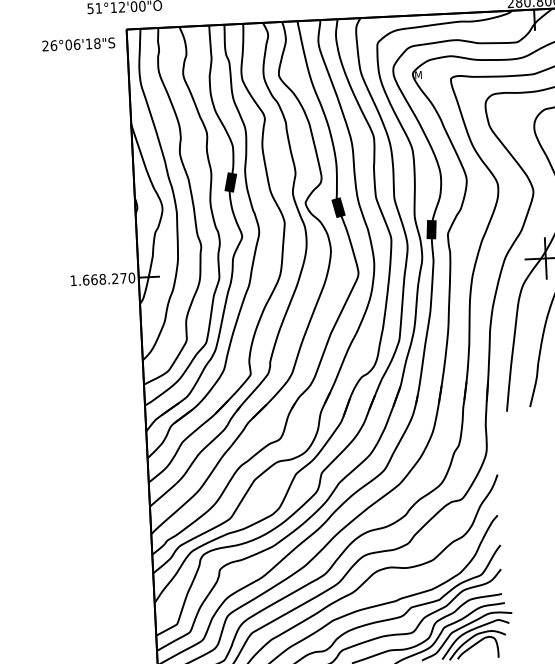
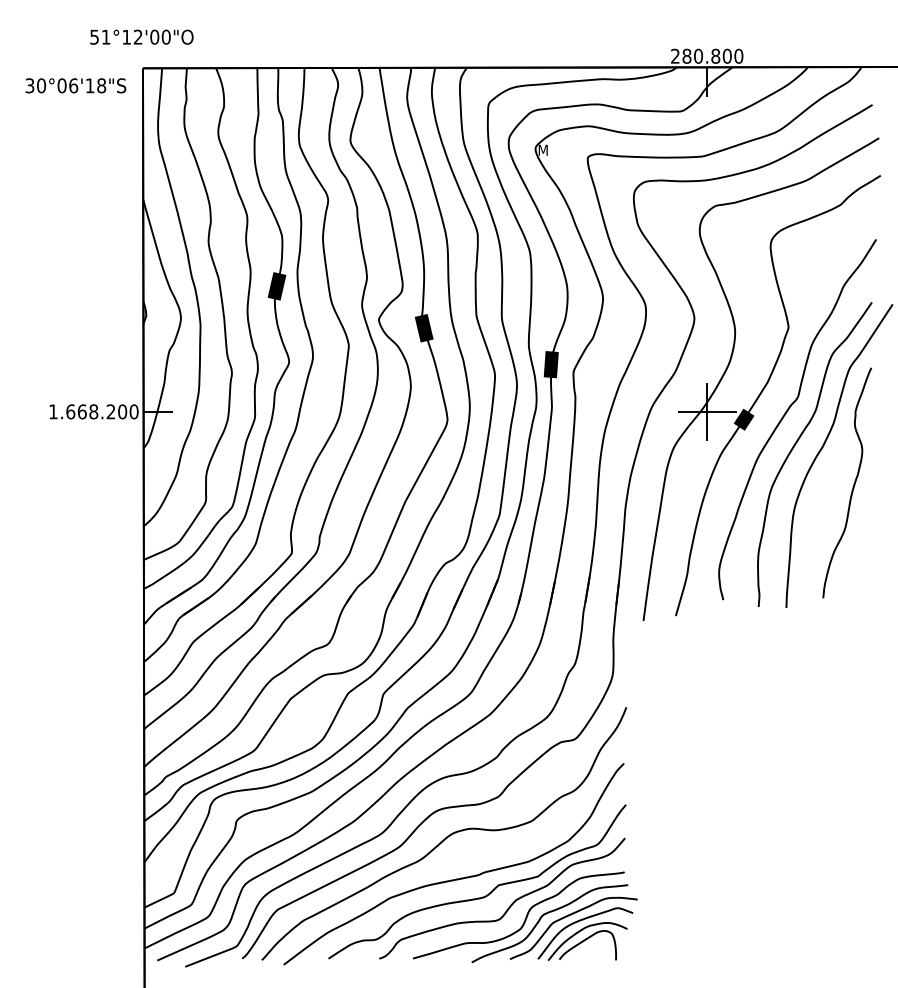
text: (49, 45) -> (35, 85), 26°06'18"S -> 30°06'18"S
text: (123, 278) -> (122, 411), 1.668.270 -> 1.668.200

